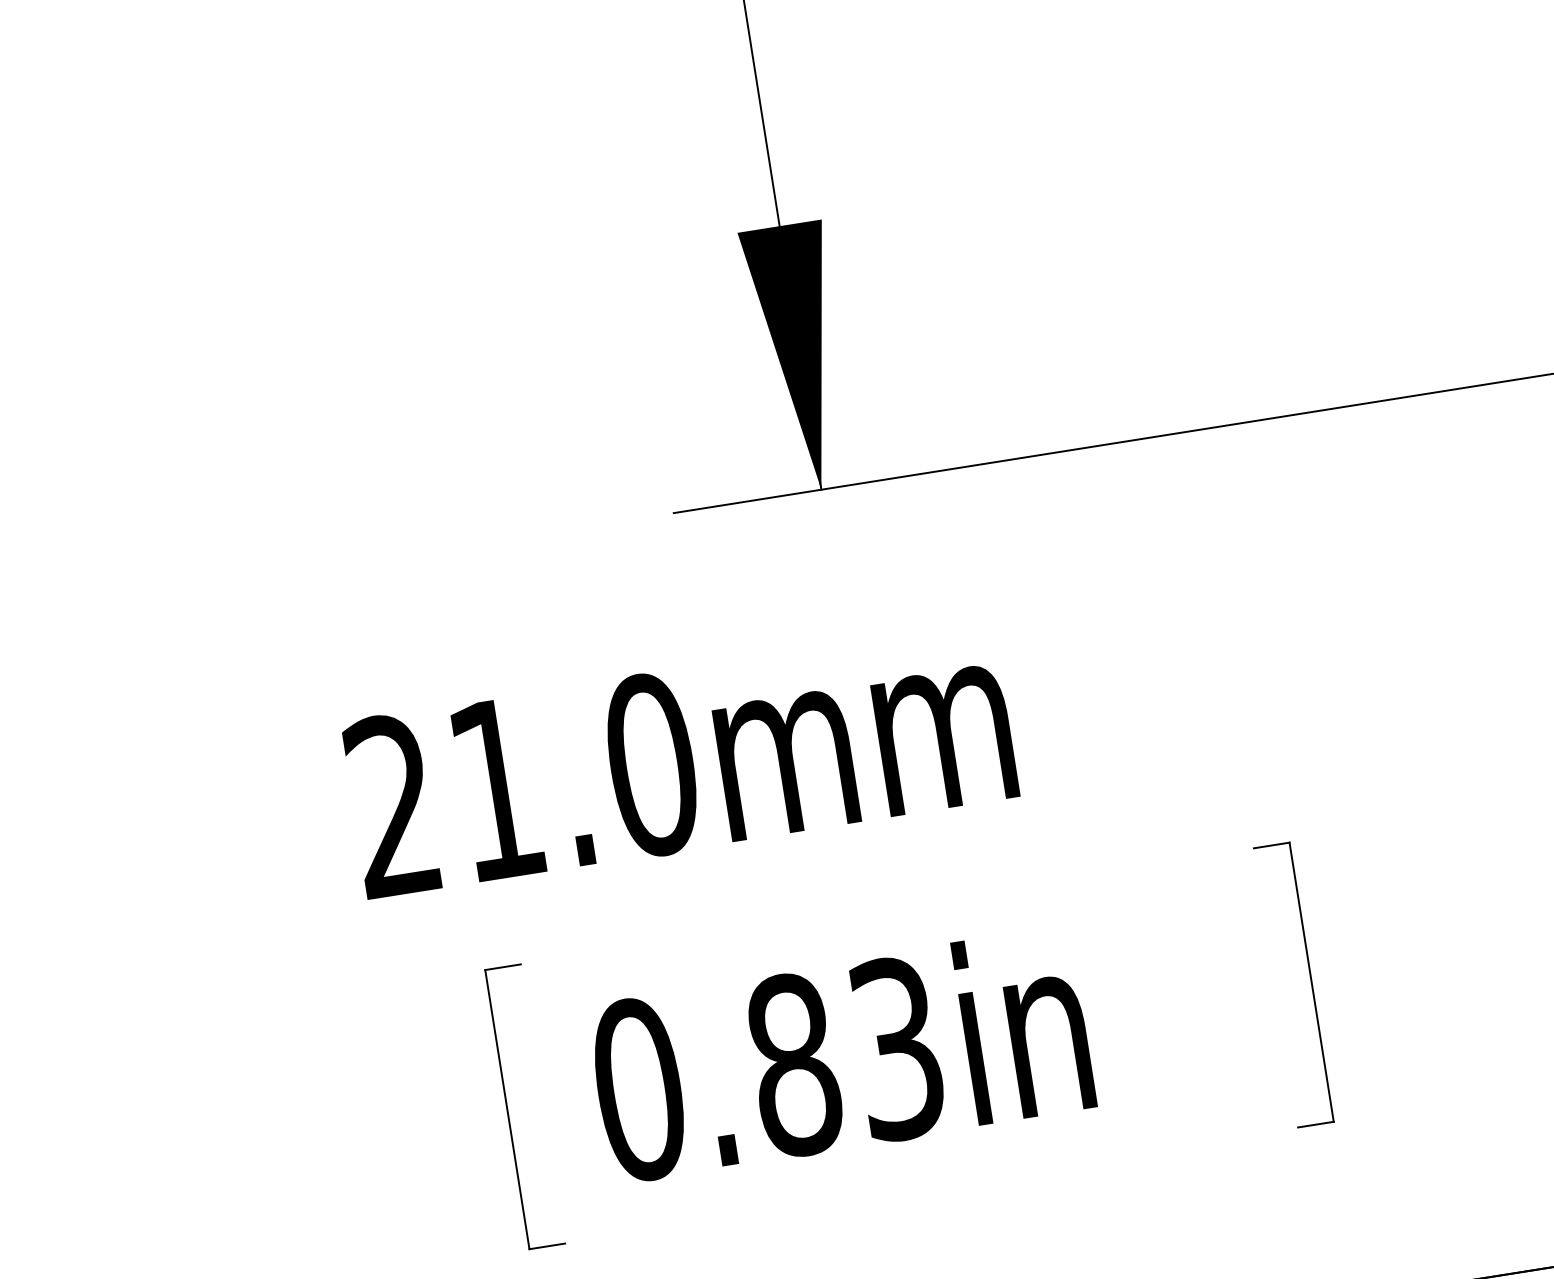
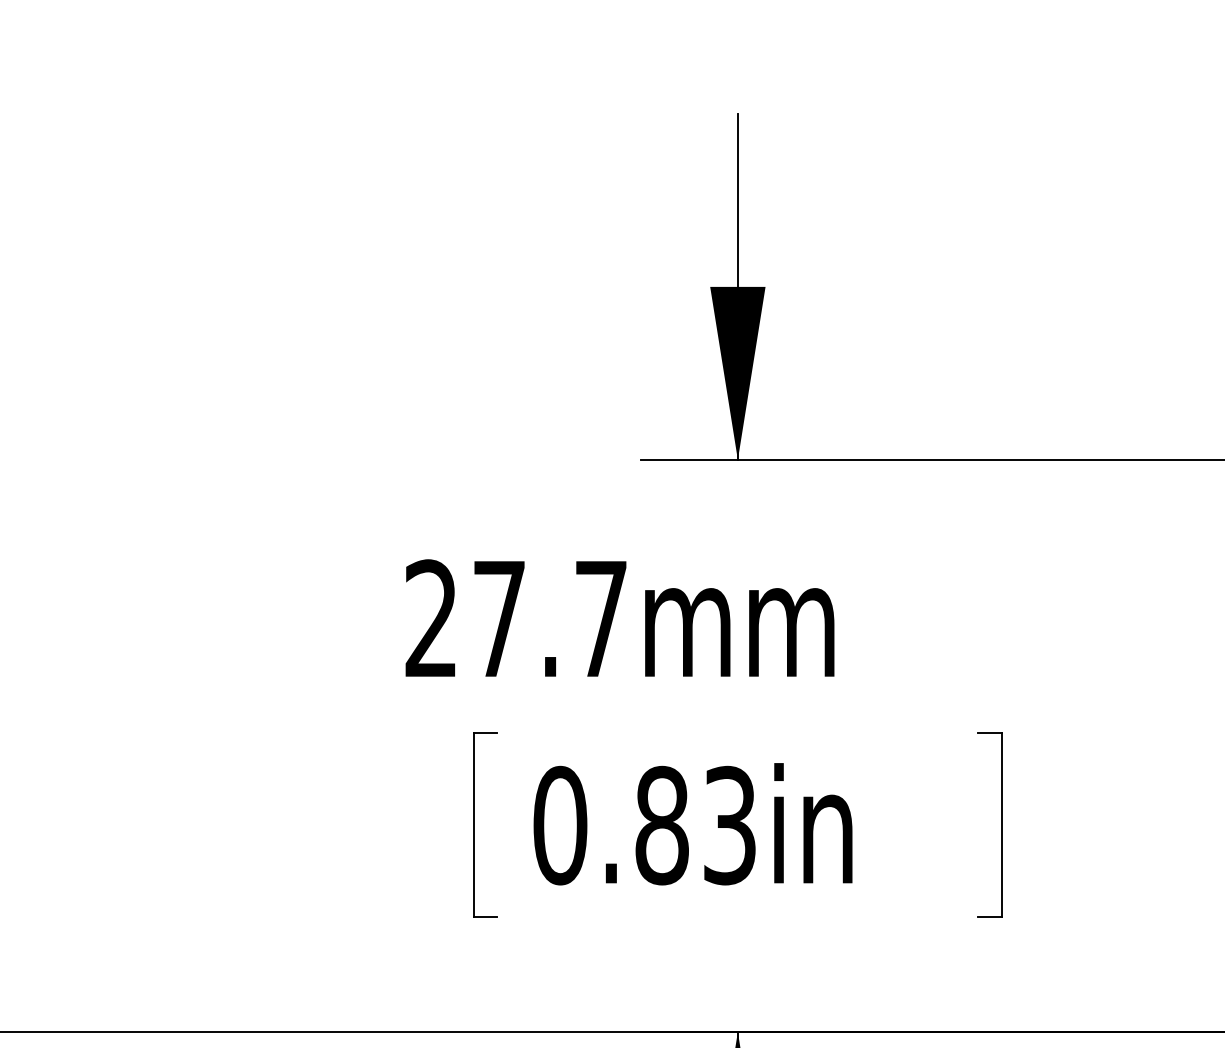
text: (575, 776) -> (551, 618), 21.0mm -> 27.7mm

